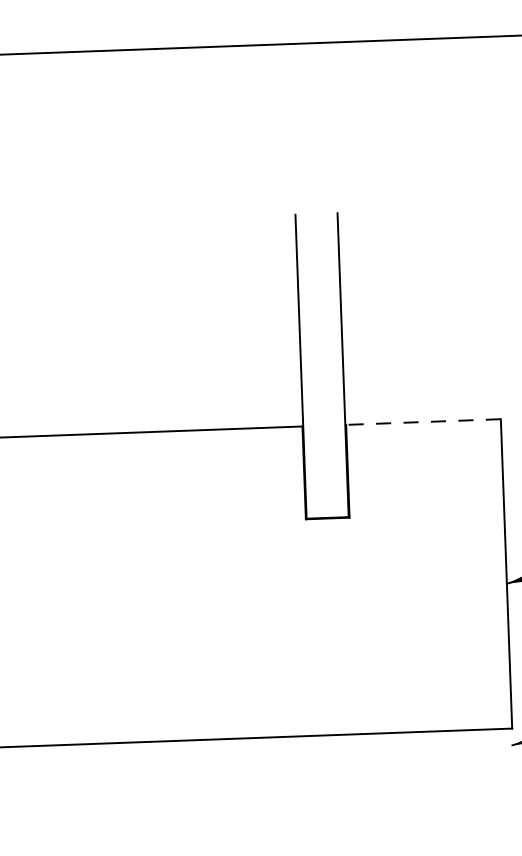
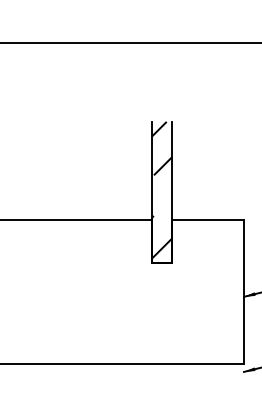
hatch: (320, 359) -> (161, 189), added
line: (424, 422) -> (208, 220), dashed -> solid

